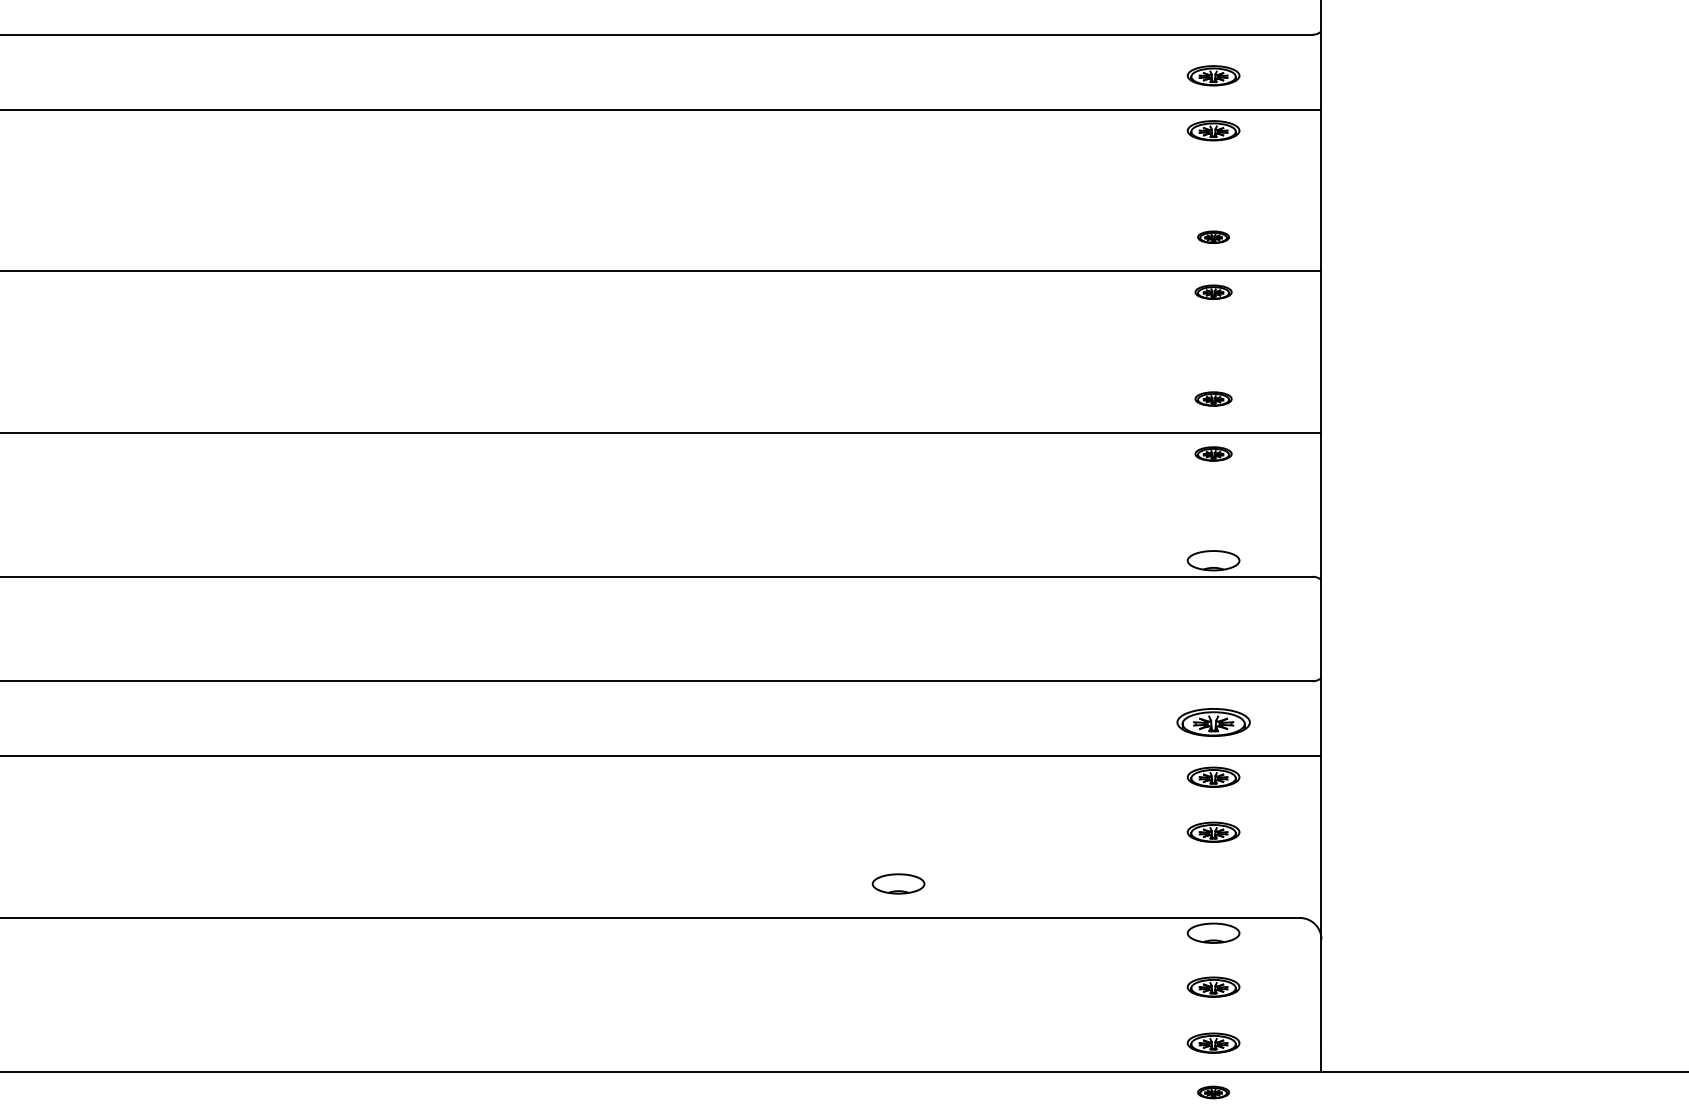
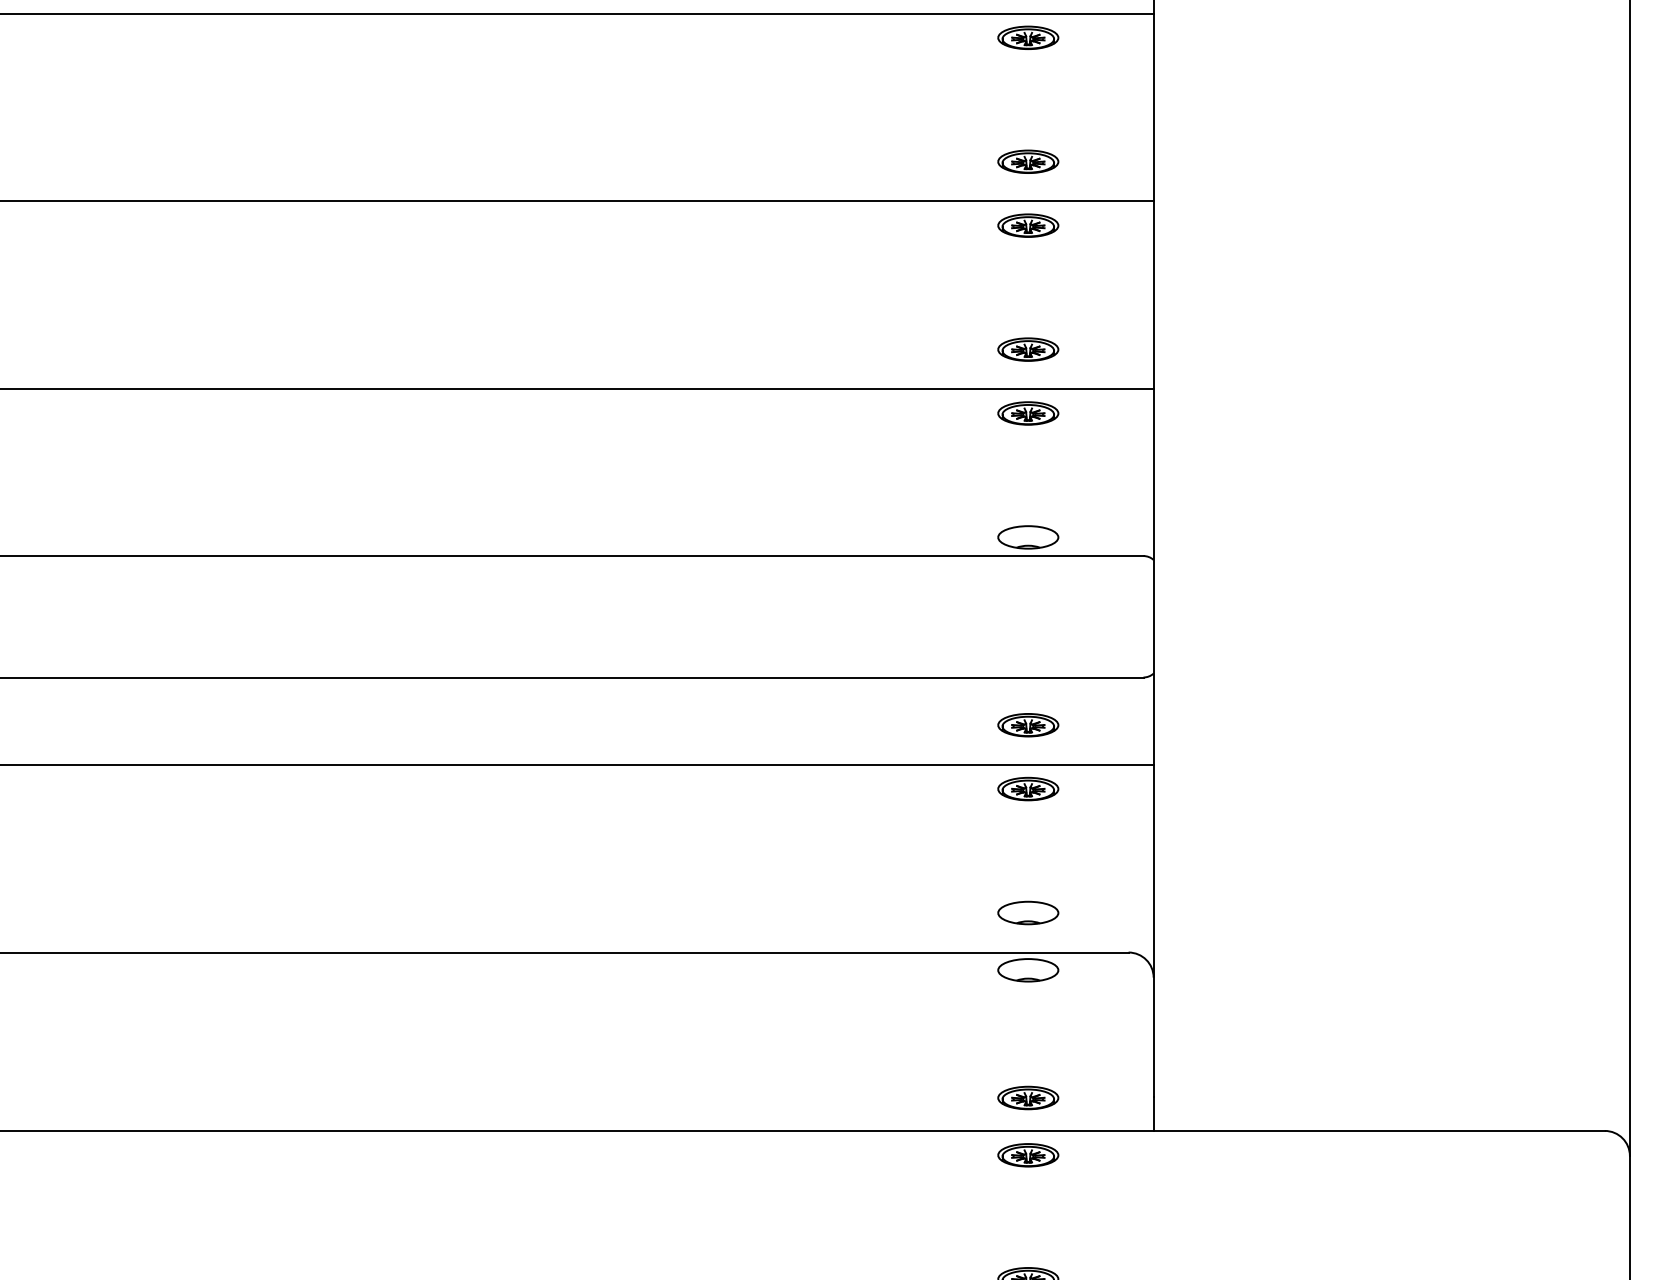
part: (1213, 236) -> (1028, 160), size x1.67
part: (1213, 291) -> (1028, 224), size x1.43
part: (1213, 398) -> (1028, 348), size x1.43
part: (1213, 453) -> (1028, 412), size x1.43
part: (1213, 721) -> (1028, 724), size x0.71
part: (1213, 831) -> (1028, 852), removed
part: (898, 883) -> (1028, 912), moved
part: (1213, 986) -> (1028, 1032), removed
part: (1213, 1092) -> (1028, 1155), size x1.67

